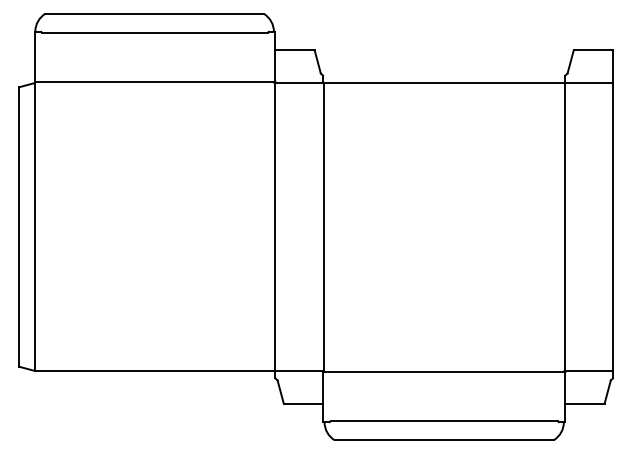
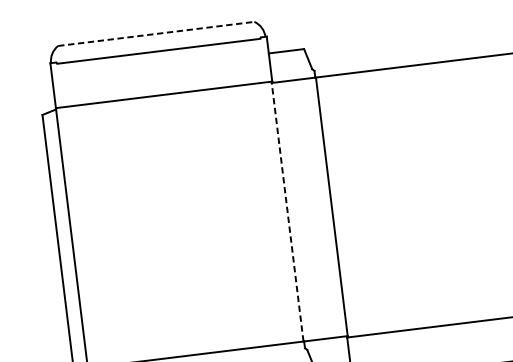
line: (155, 13) -> (157, 33), solid -> dashed
line: (274, 226) -> (287, 211), solid -> dashed

